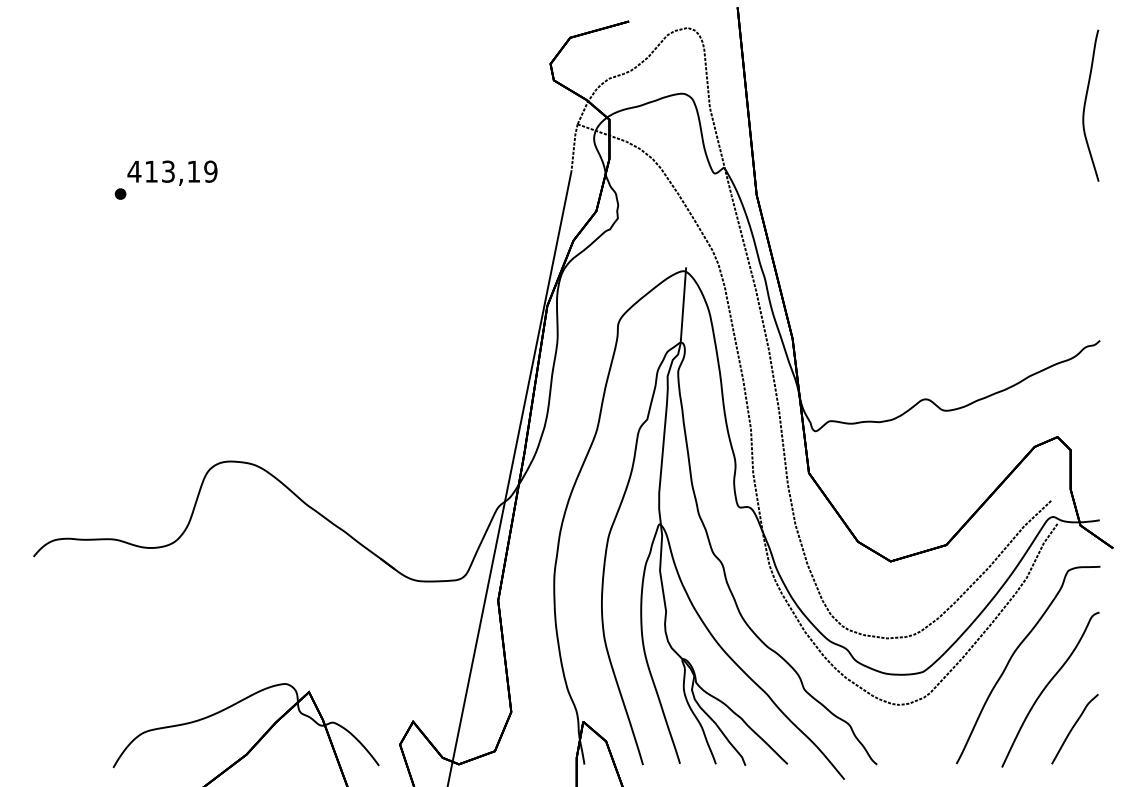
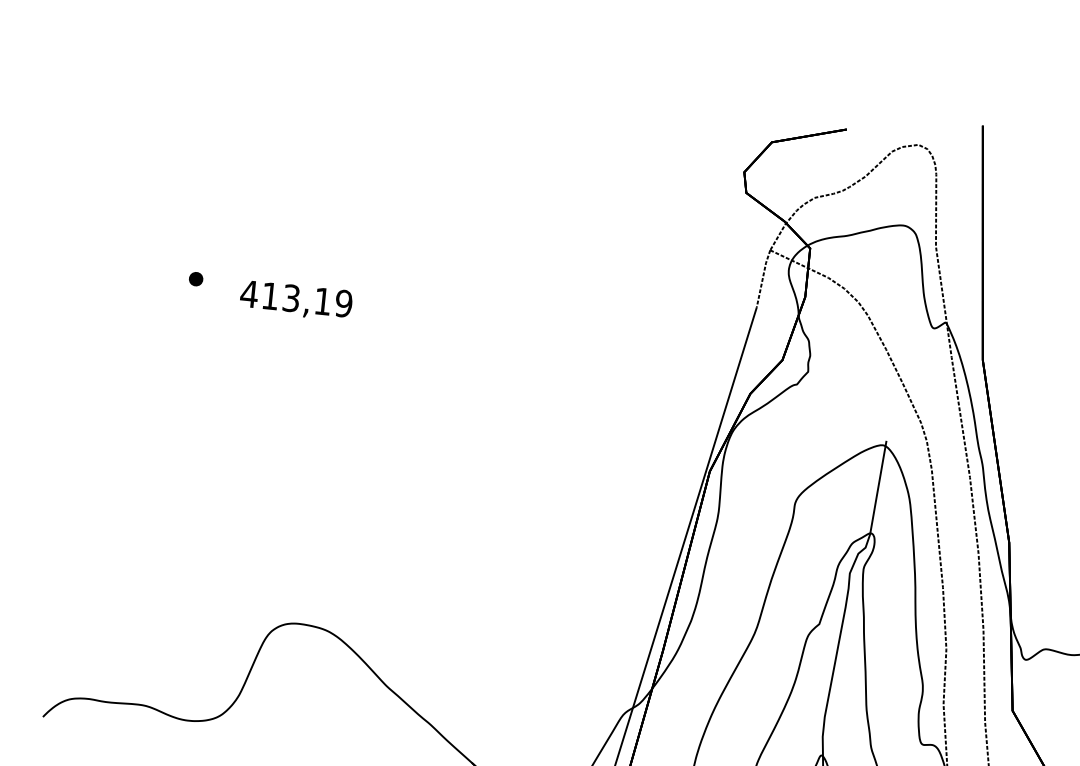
text: (172, 172) -> (296, 299), moved

